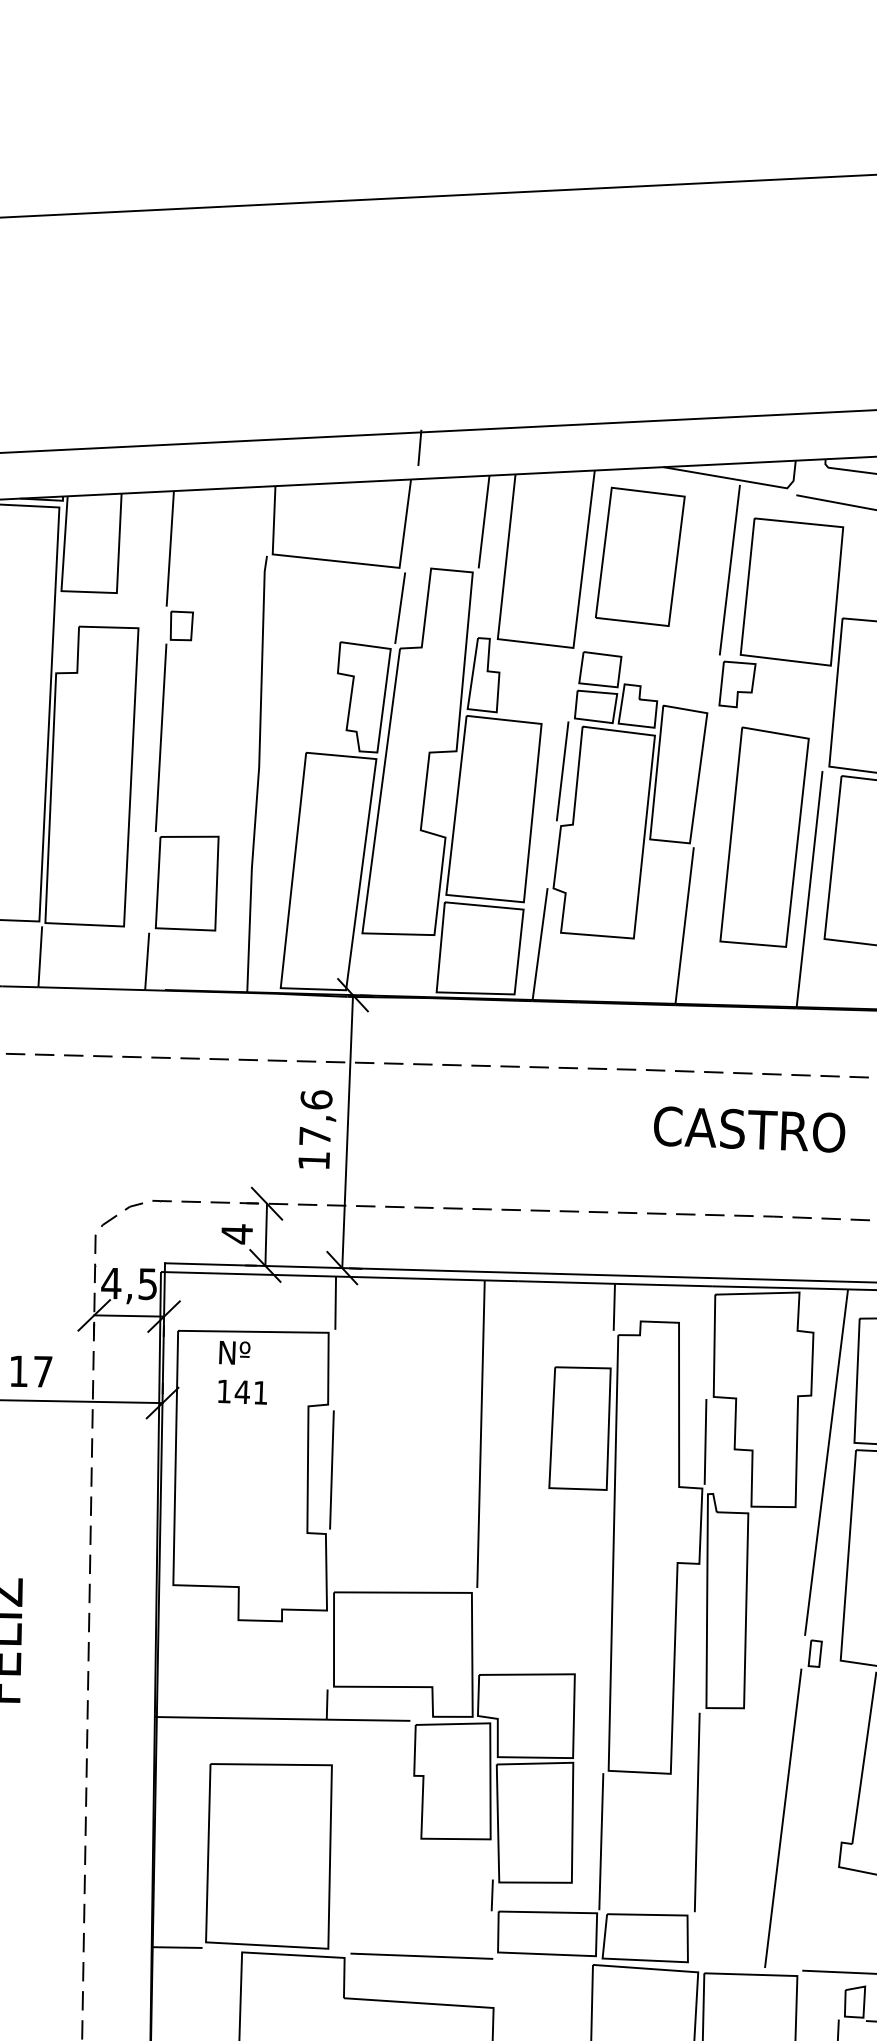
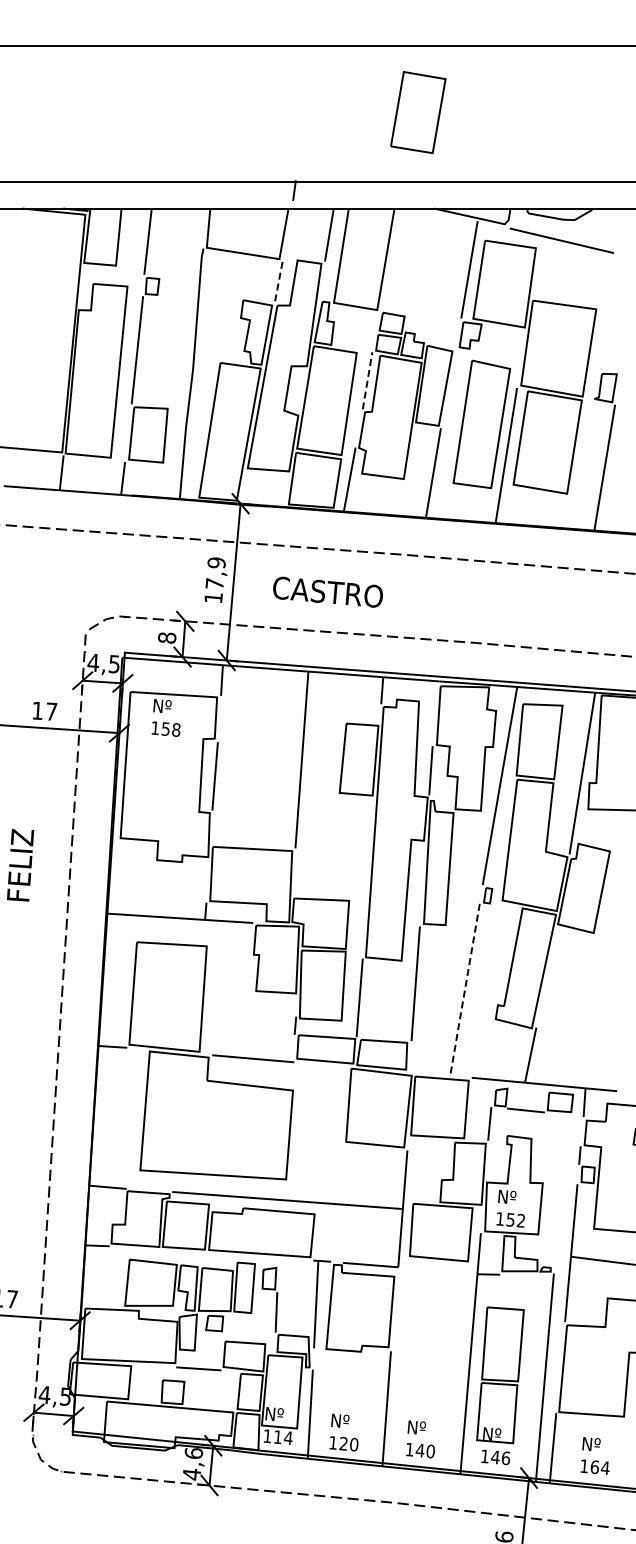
part: (640, 556) -> (418, 112), moved
line: (399, 608) -> (278, 282), solid -> dashed
line: (562, 770) -> (367, 380), solid -> dashed
text: (316, 1099) -> (216, 562), 17,6 -> 17,9
text: (748, 1128) -> (327, 591), moved
text: (237, 1234) -> (167, 638), 4 -> 8
text: (250, 1392) -> (170, 729), 141 -> 158
line: (783, 1818) -> (465, 989), solid -> dashed

